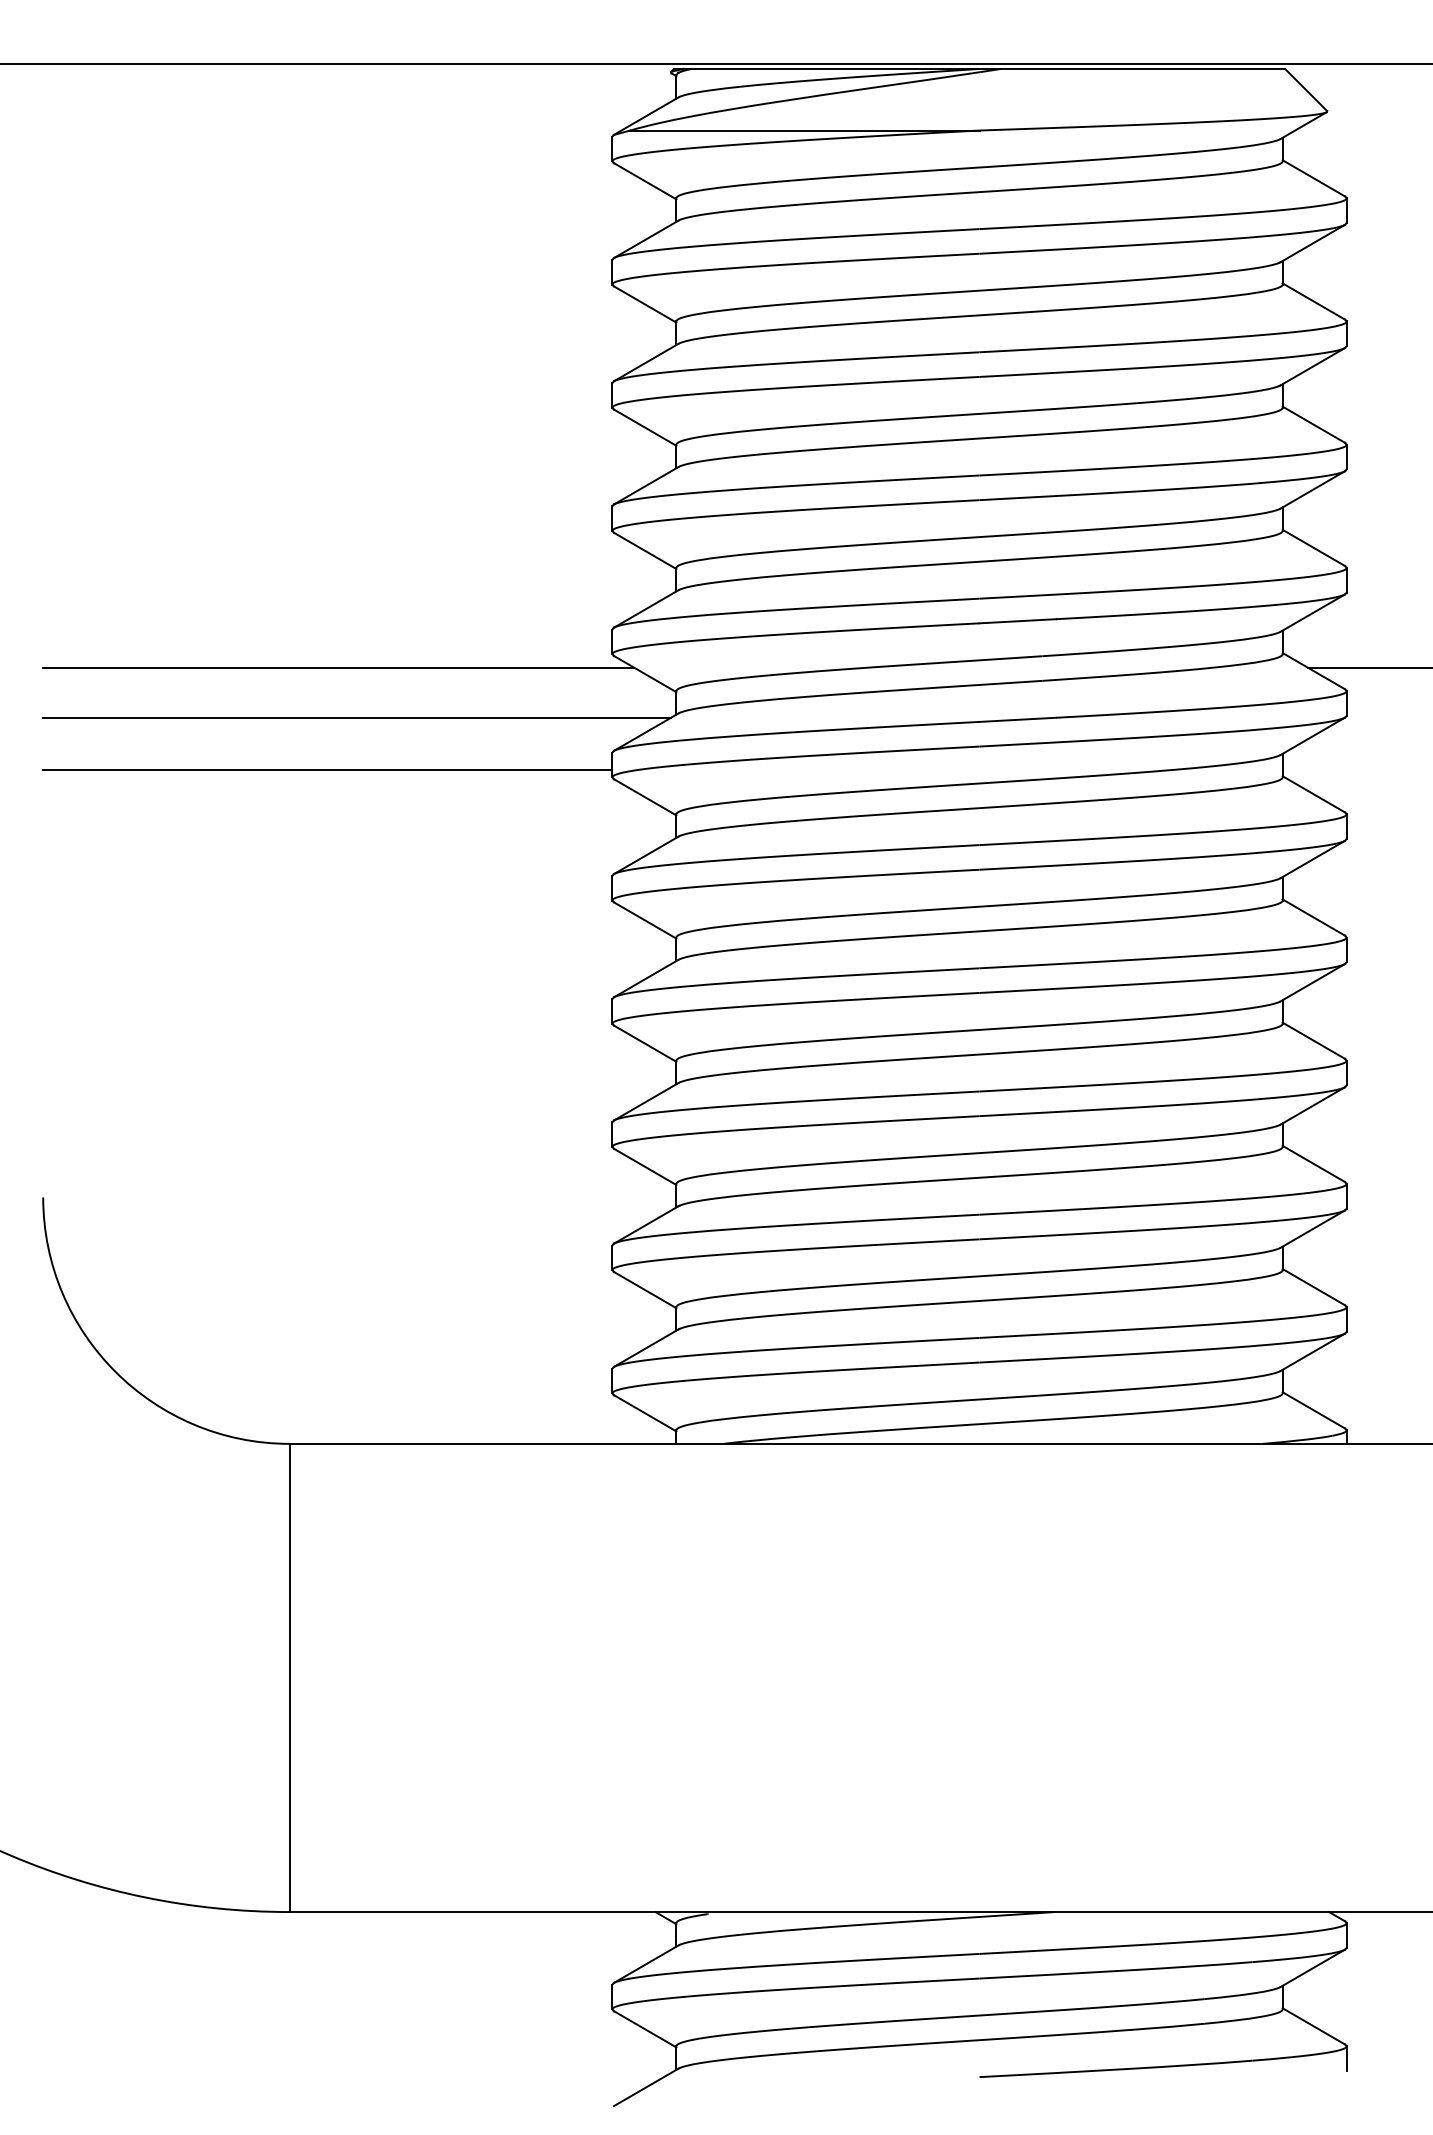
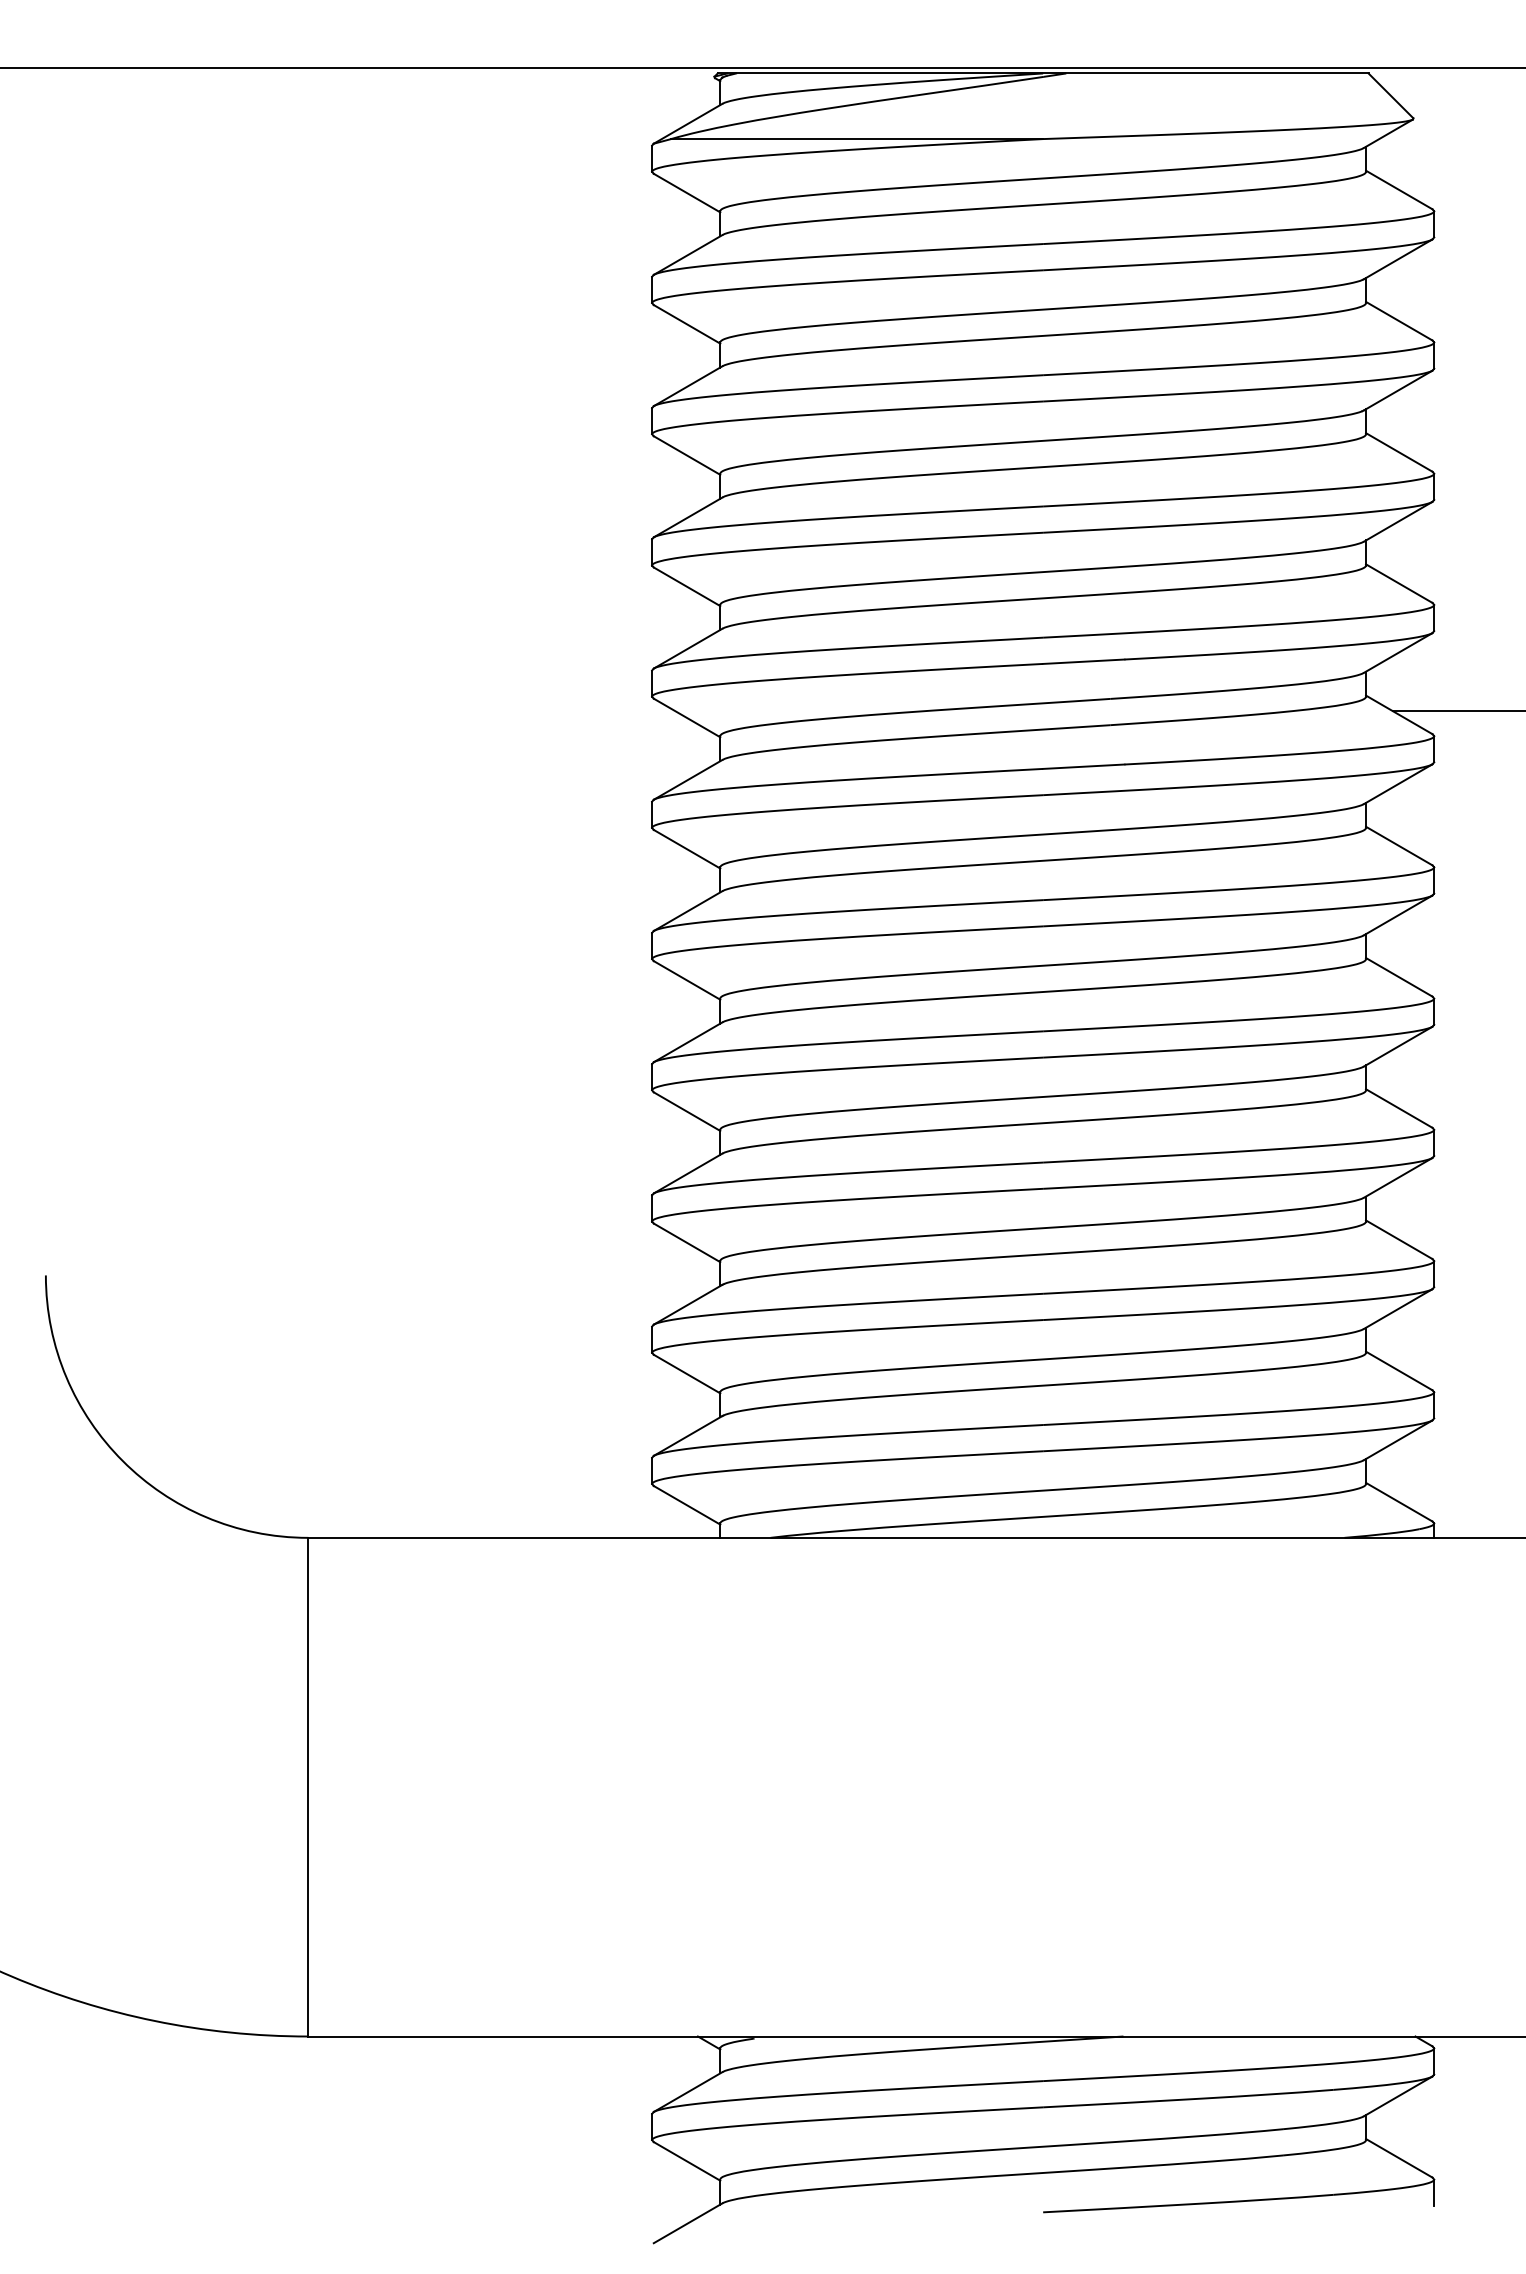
line: (338, 667) -> (360, 711), removed
line: (356, 717) -> (379, 764), removed
line: (327, 769) -> (348, 819), removed

